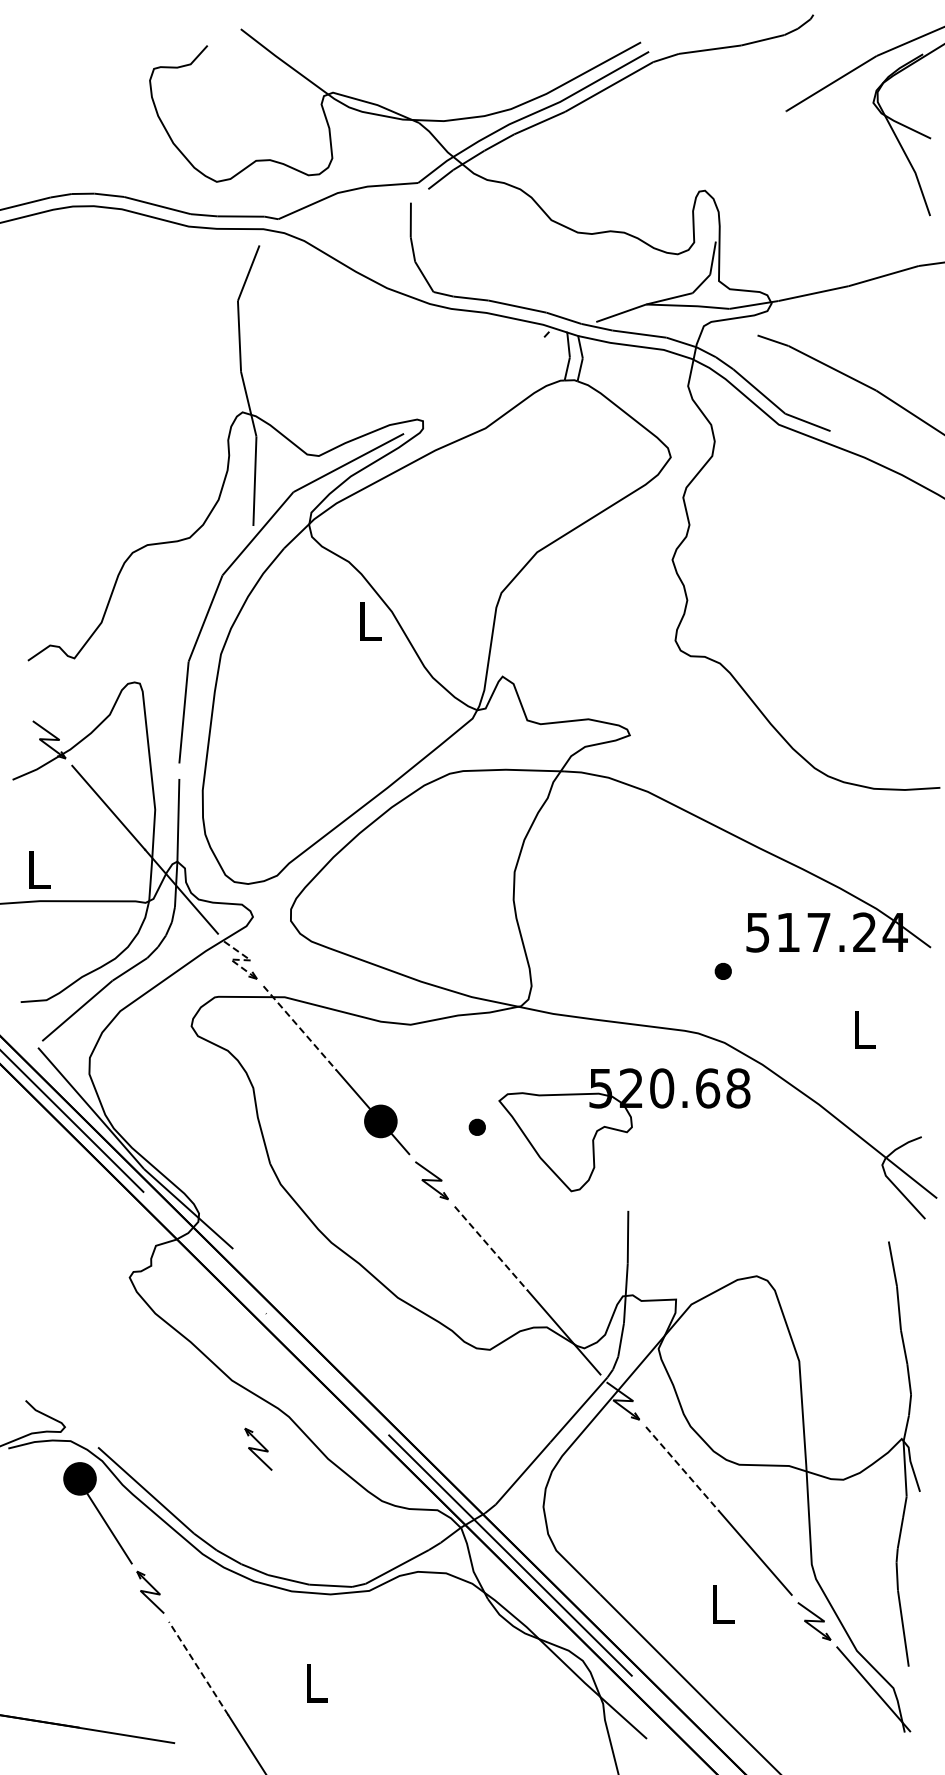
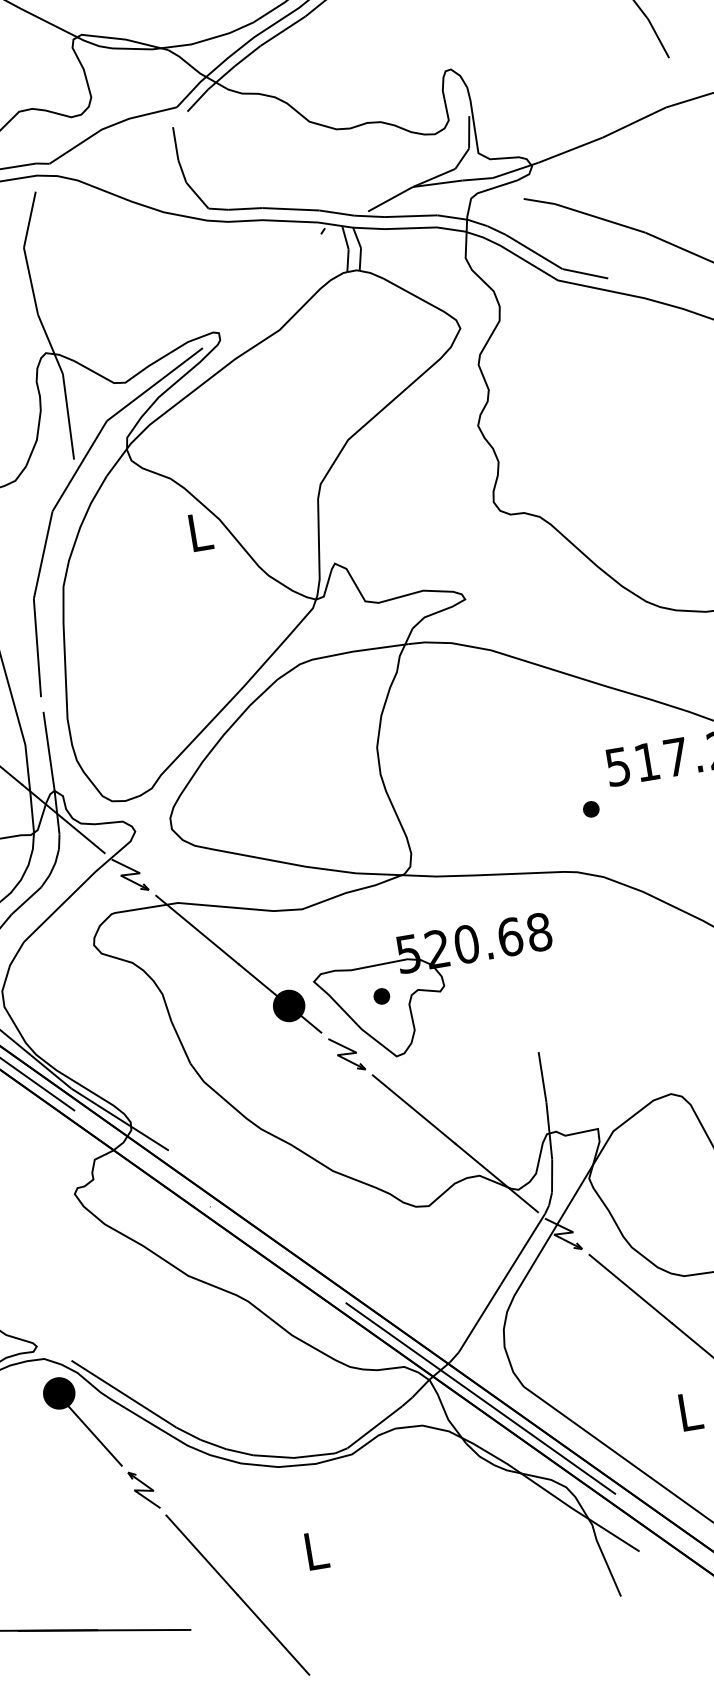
line: (240, 959) -> (130, 874), dashed -> solid
line: (299, 1028) -> (197, 930), dashed -> solid
part: (624, 1130) -> (437, 990), moved
line: (491, 1248) -> (414, 1109), dashed -> solid
part: (258, 1448) -> (224, 1336), removed
line: (682, 1468) -> (630, 1288), dashed -> solid
line: (198, 1668) -> (201, 1555), dashed -> solid

